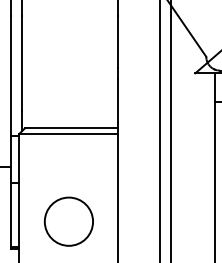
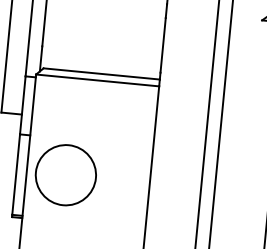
circle: (68, 221) -> (65, 174), moved

